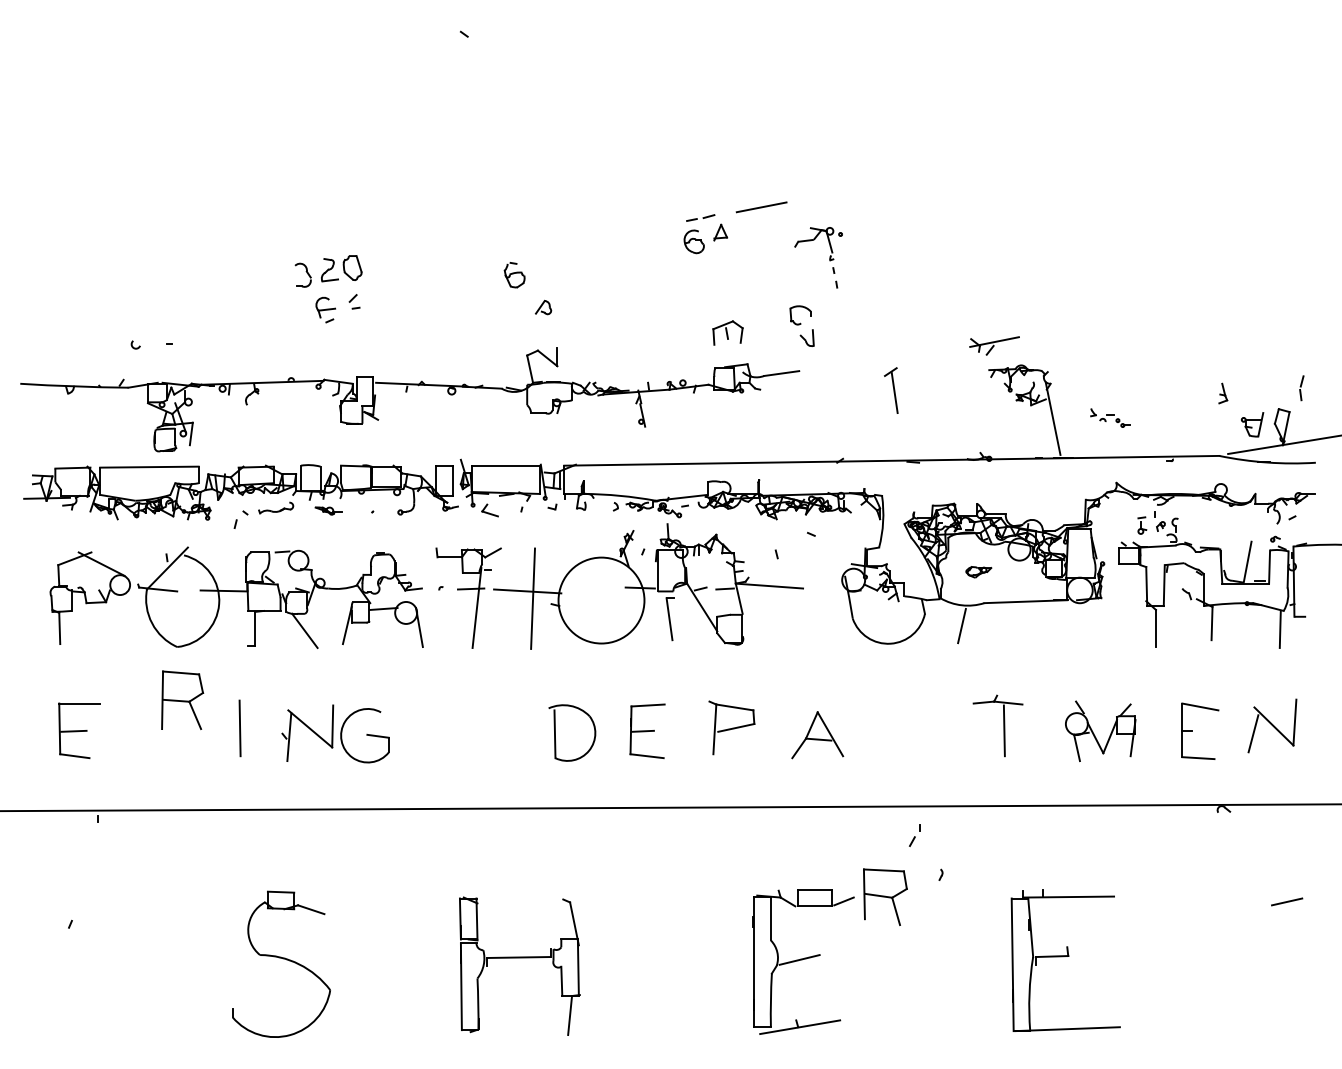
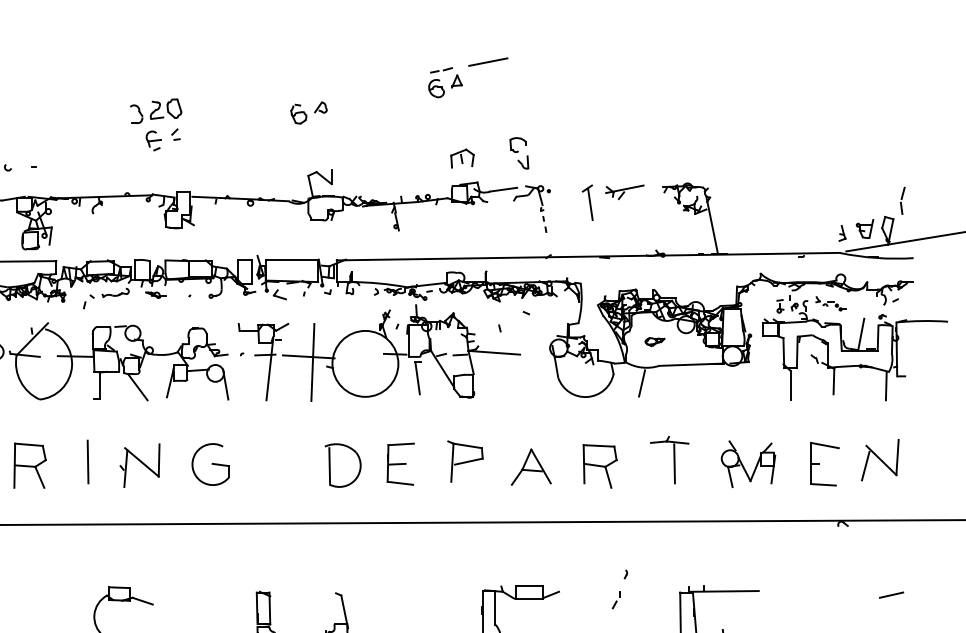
part: (829, 257) -> (540, 208), moved
part: (543, 307) -> (320, 107), moved
part: (994, 345) -> (624, 191), moved
part: (1301, 388) -> (902, 201), size x1.43
part: (1223, 393) -> (842, 233), moved
part: (1110, 417) -> (831, 303), moved
part: (182, 699) -> (30, 465), moved
part: (364, 735) -> (210, 464), moved
part: (914, 835) -> (616, 600), moved
part: (885, 896) -> (600, 465), moved

